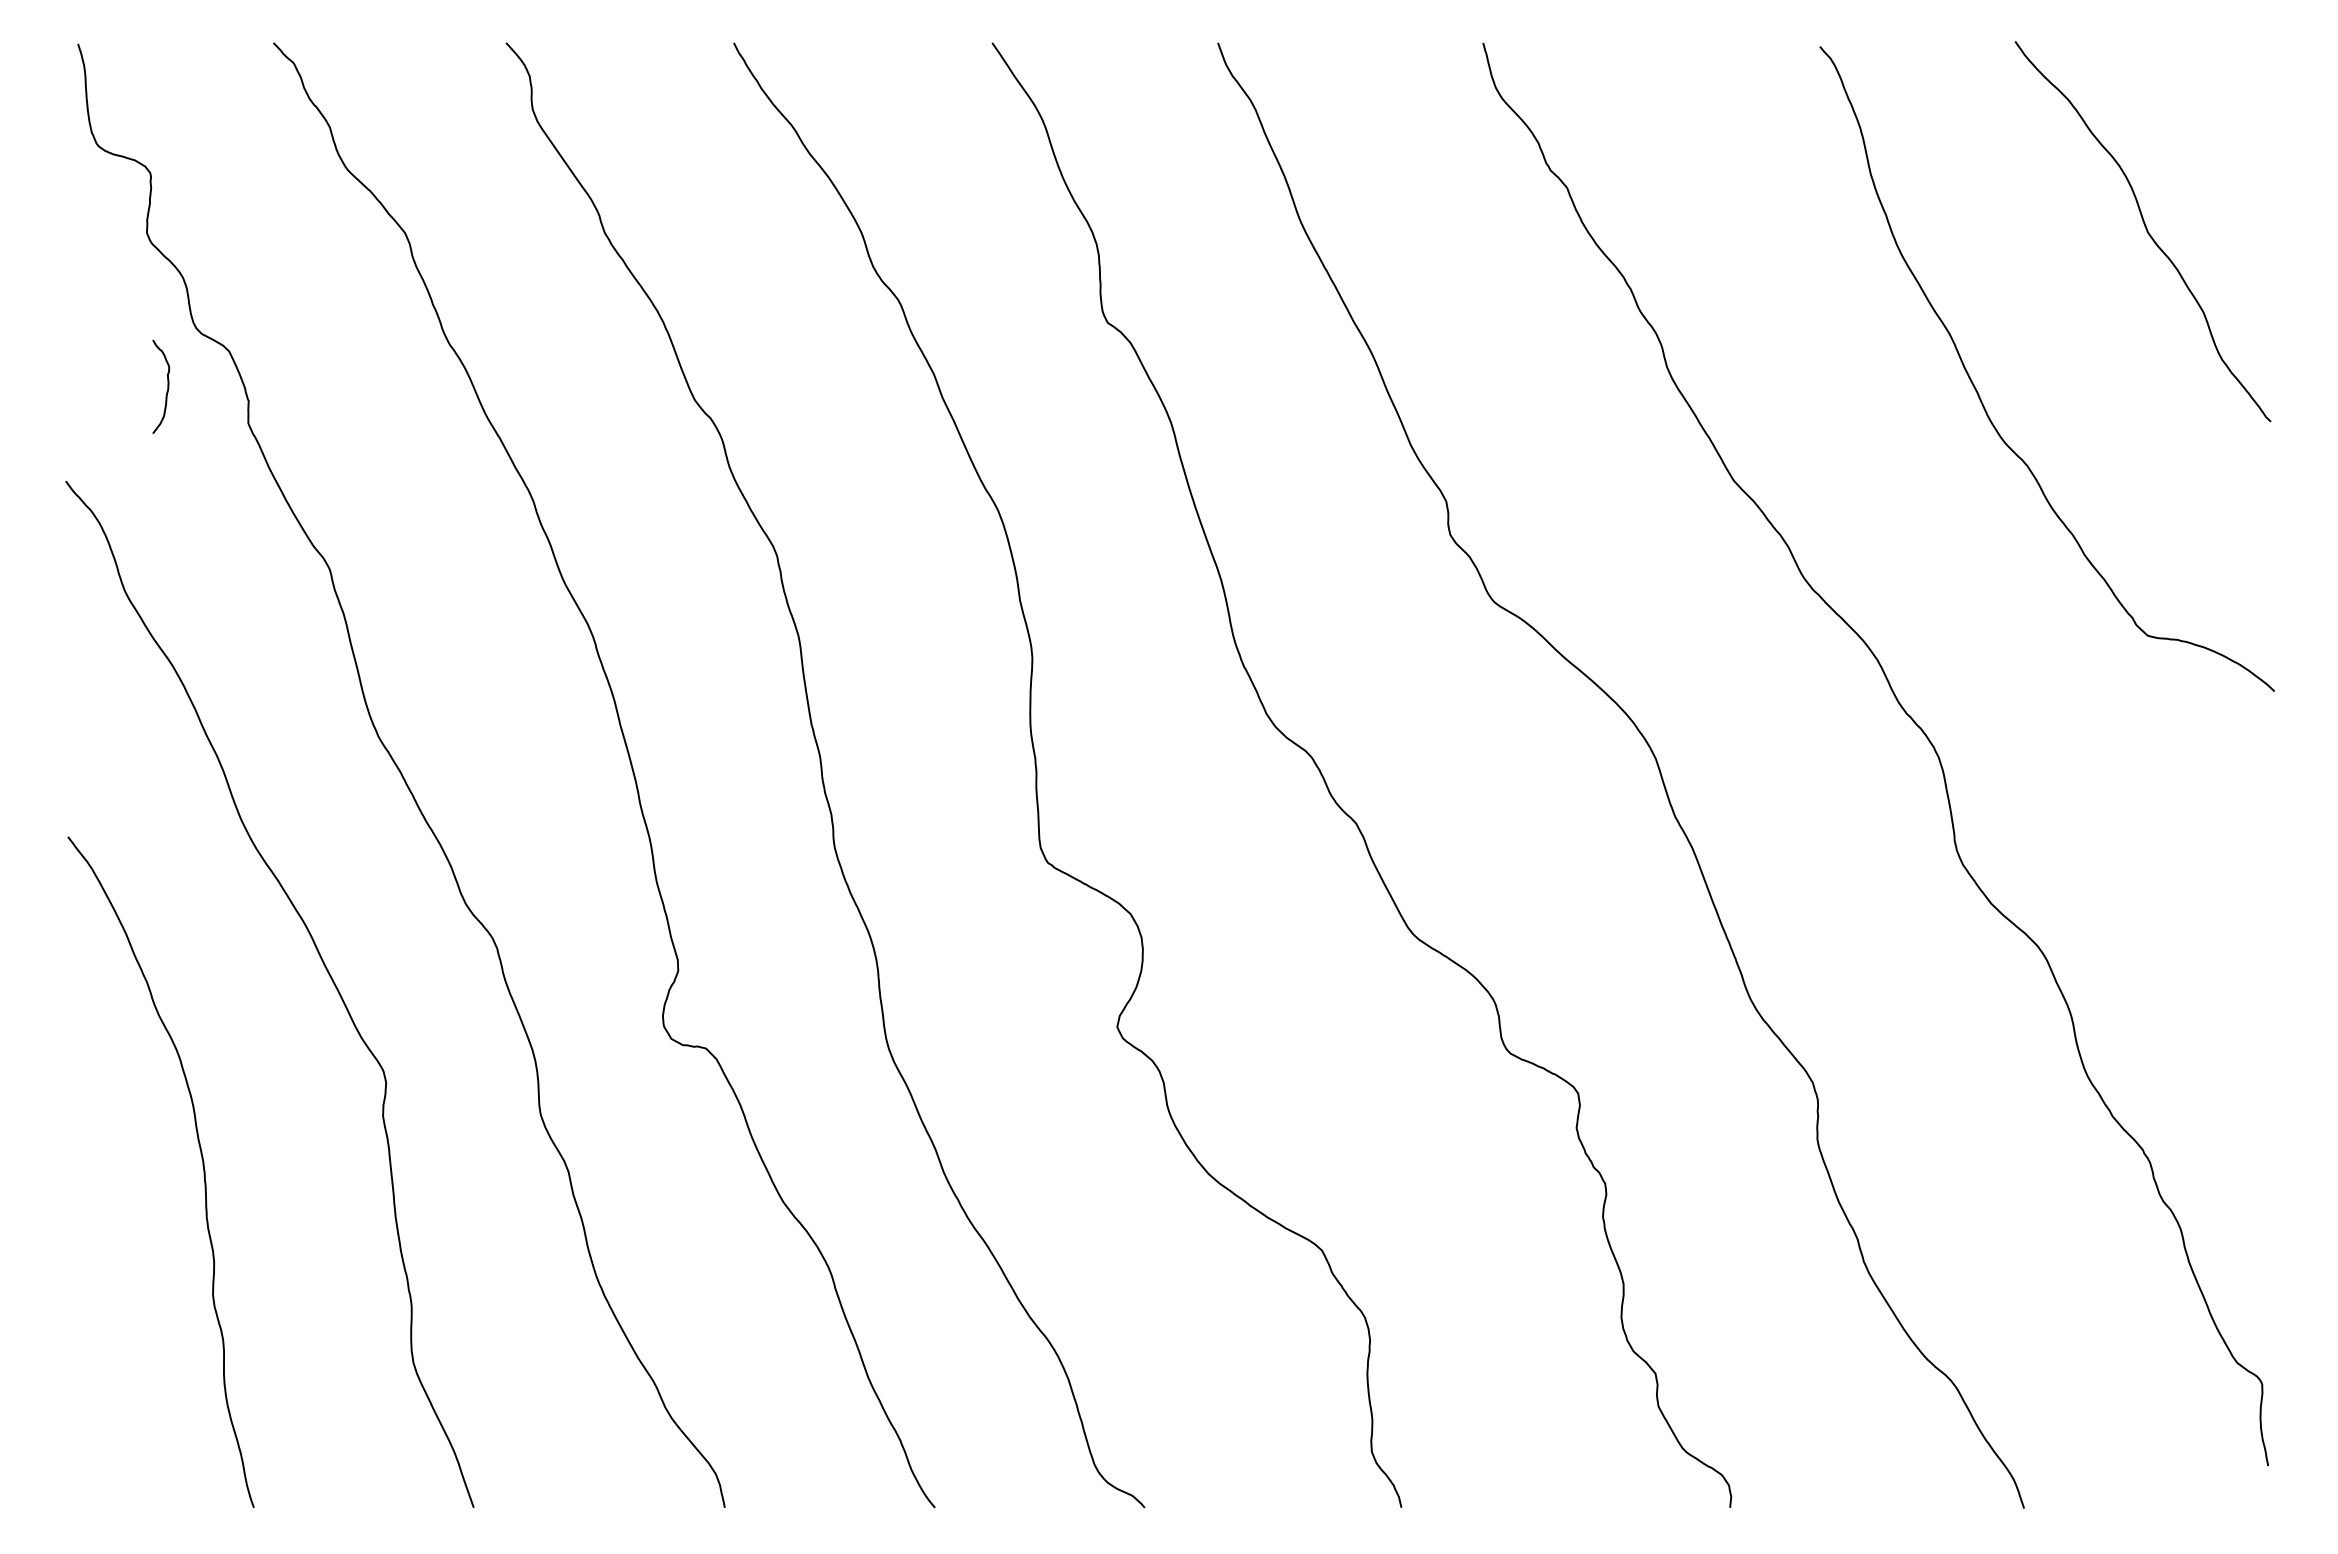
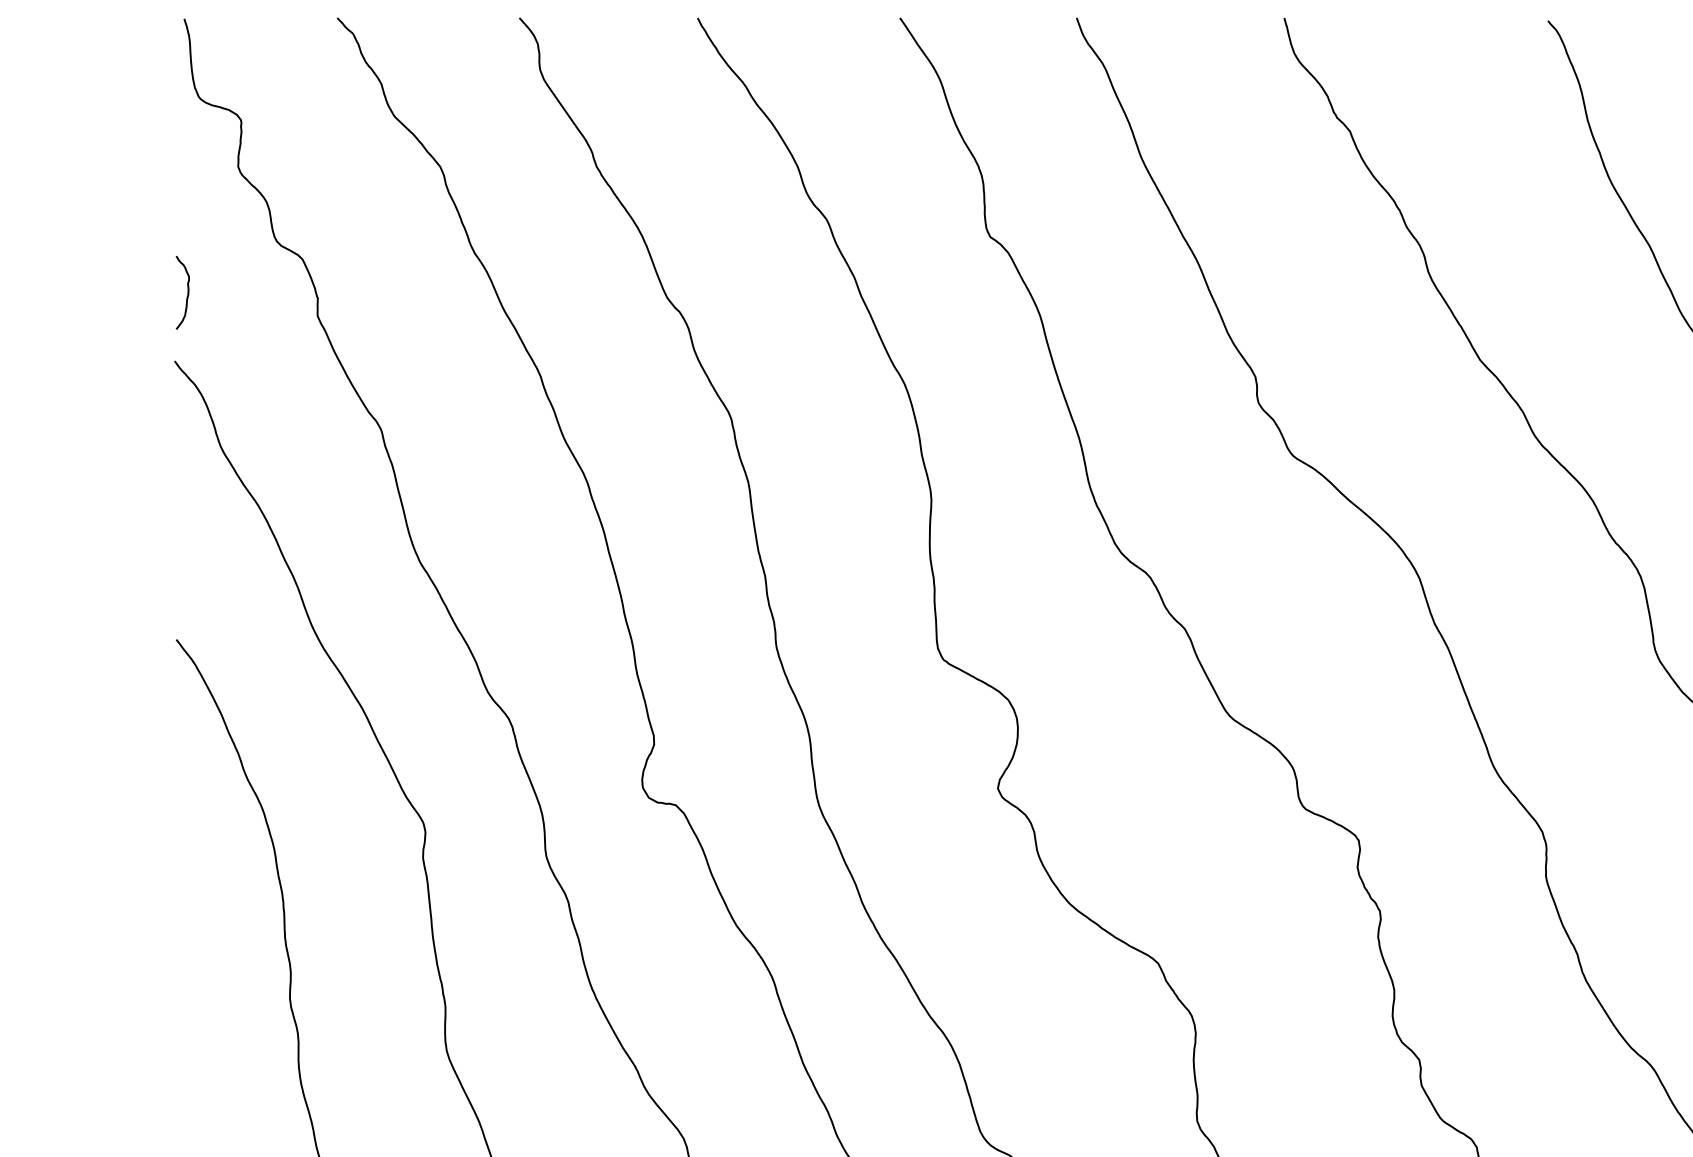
curve: (167, 386) -> (187, 292), moved

